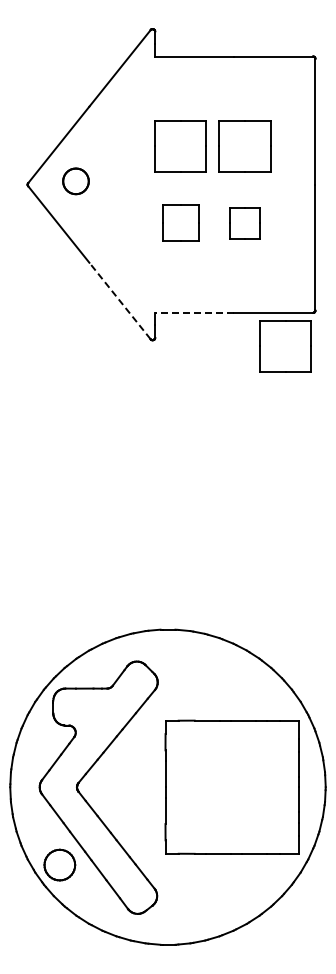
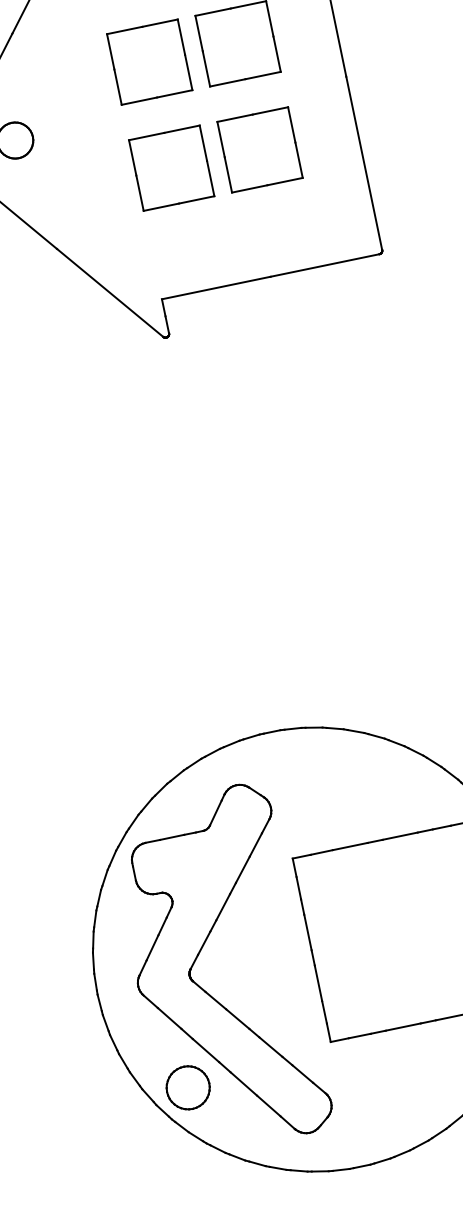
part: (180, 223) -> (171, 168), size x1.43
part: (244, 223) -> (259, 150), size x1.67
line: (120, 301) -> (110, 293), dashed -> solid
line: (194, 312) -> (216, 287), dashed -> solid
part: (285, 346) -> (351, 308), removed

